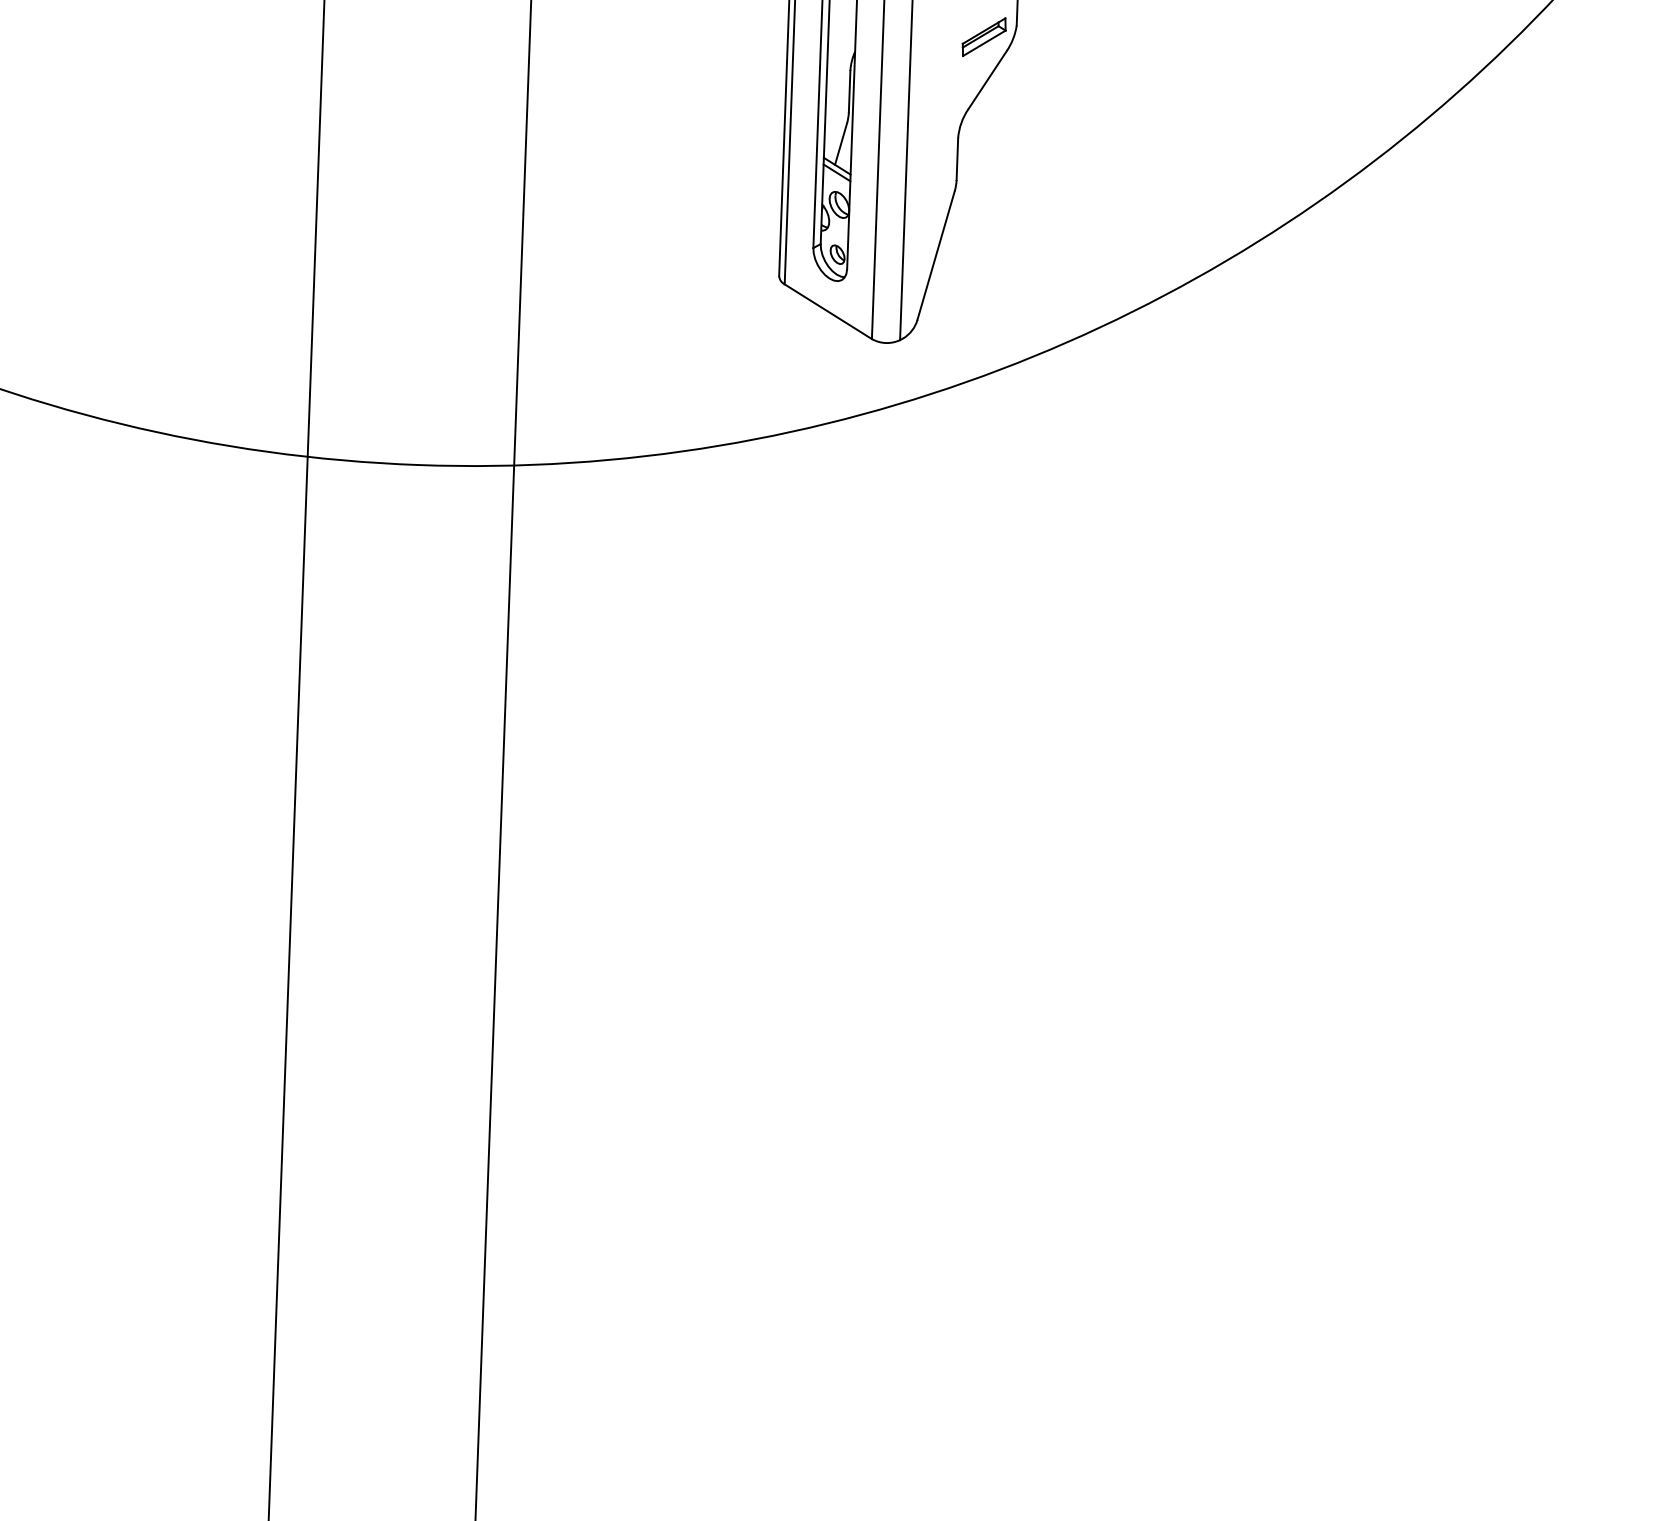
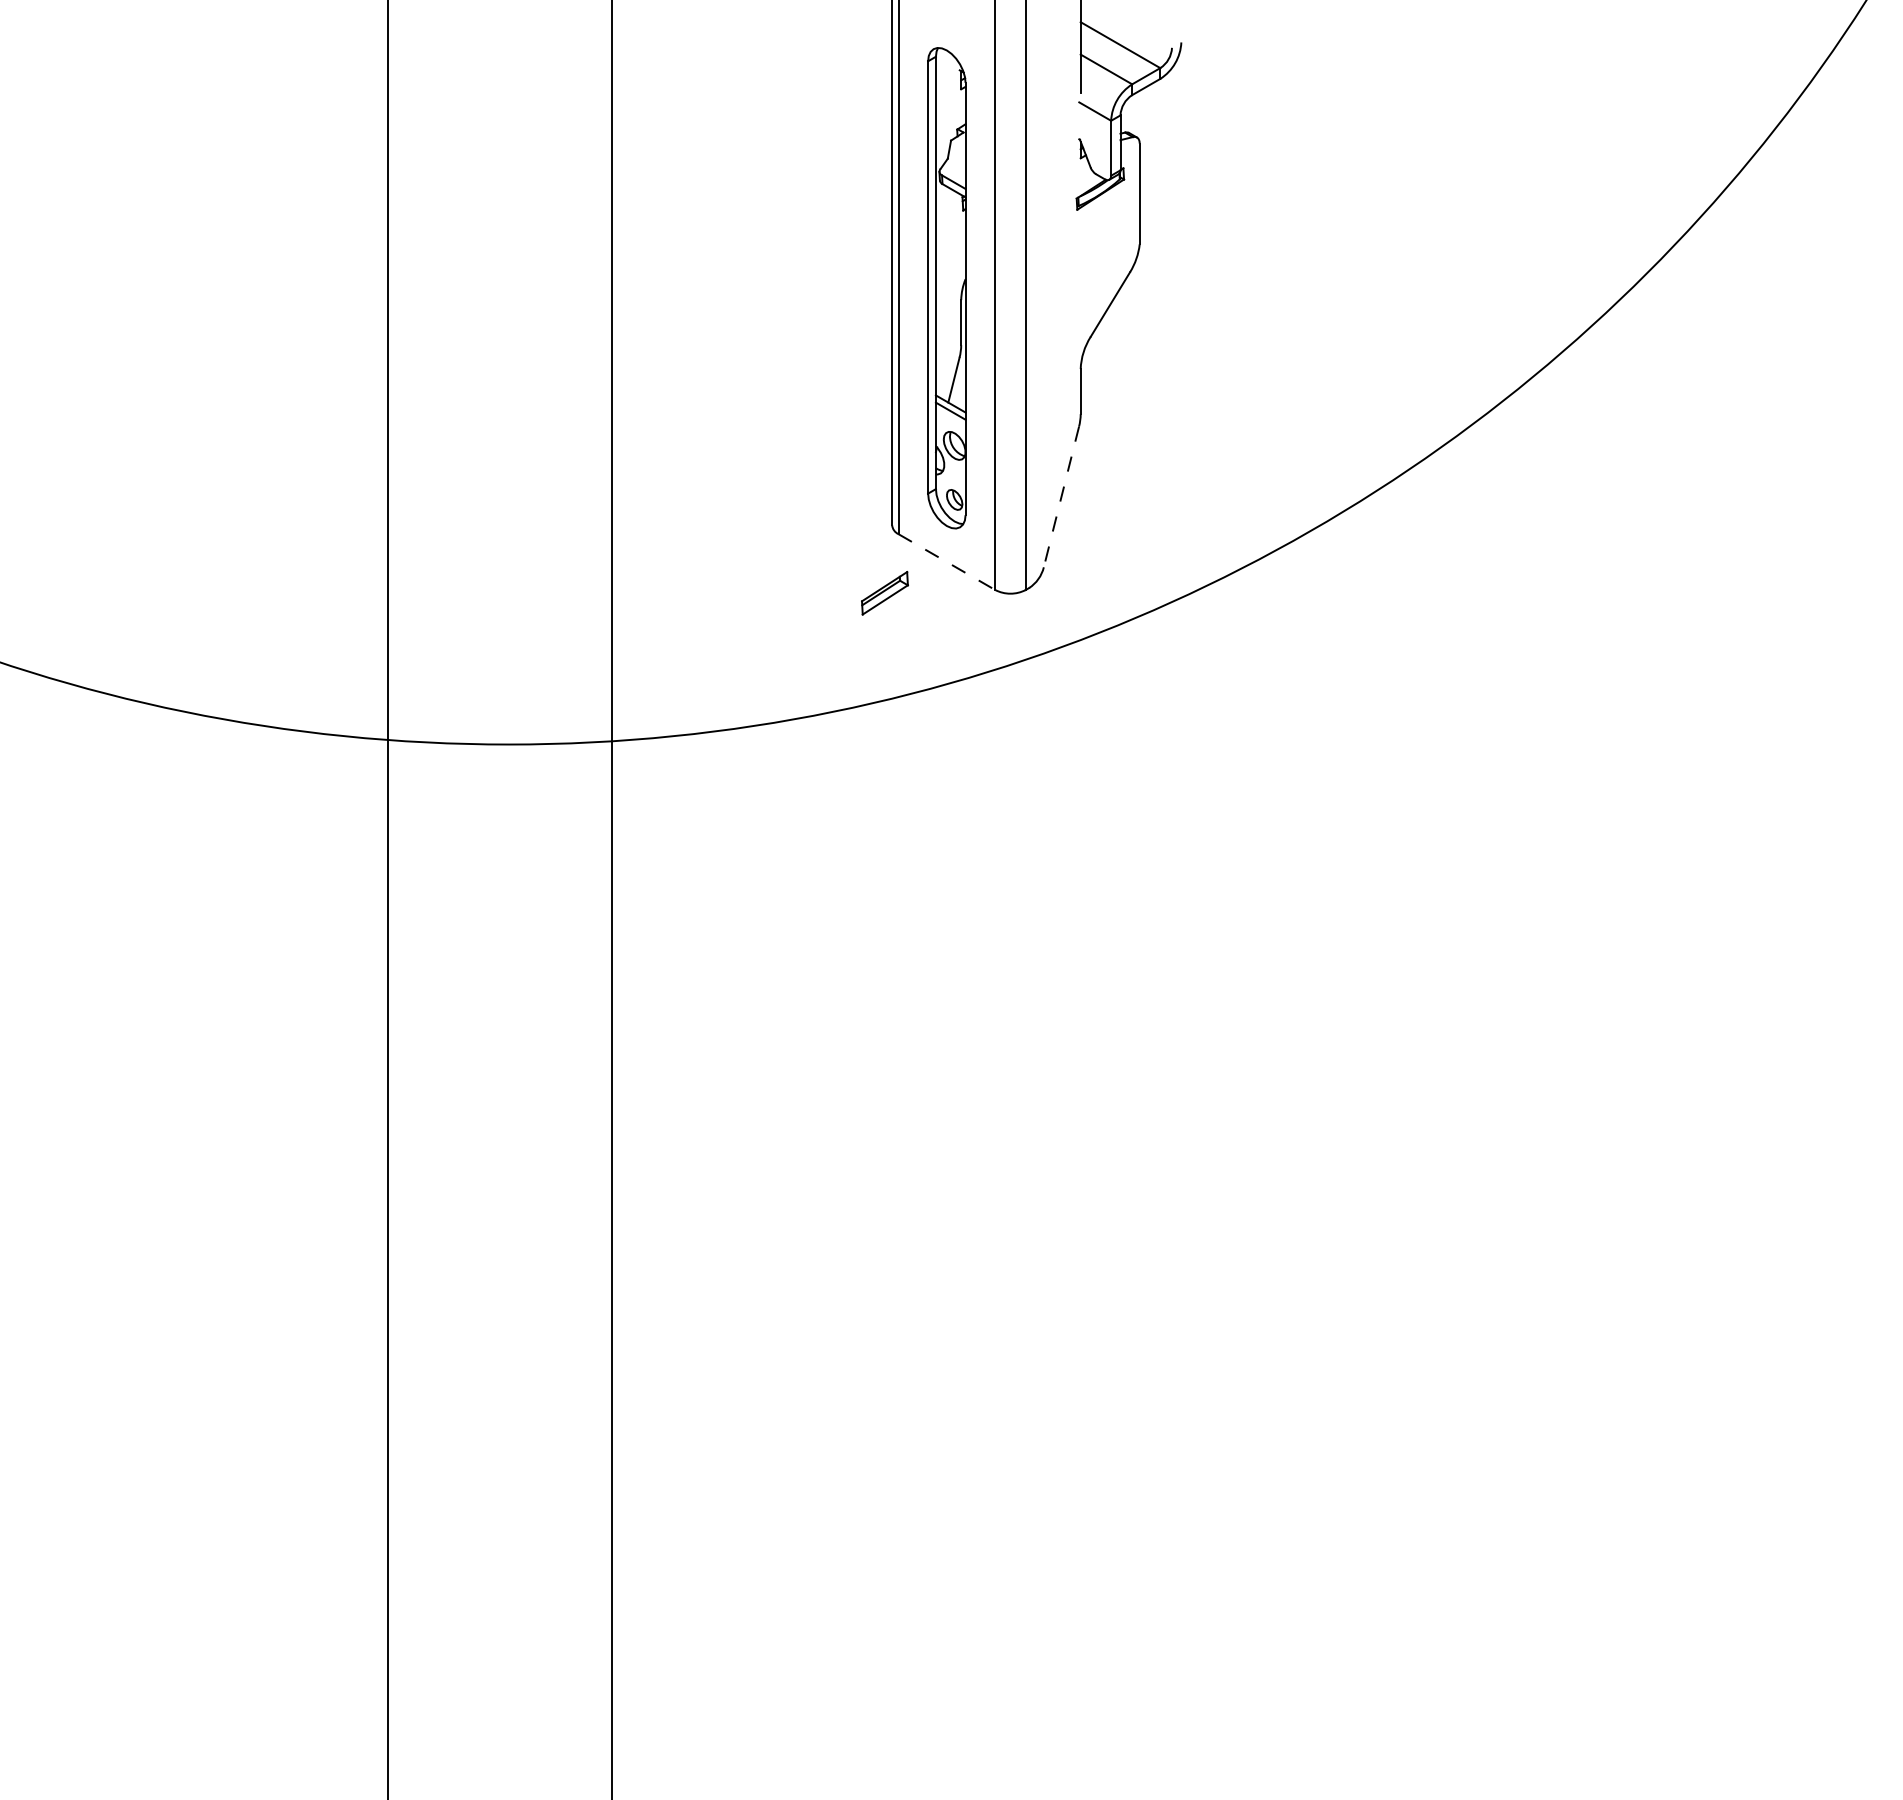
part: (983, 37) -> (884, 593), moved
line: (936, 255) -> (1061, 496), solid -> dashed
line: (827, 312) -> (946, 562), solid -> dashed

